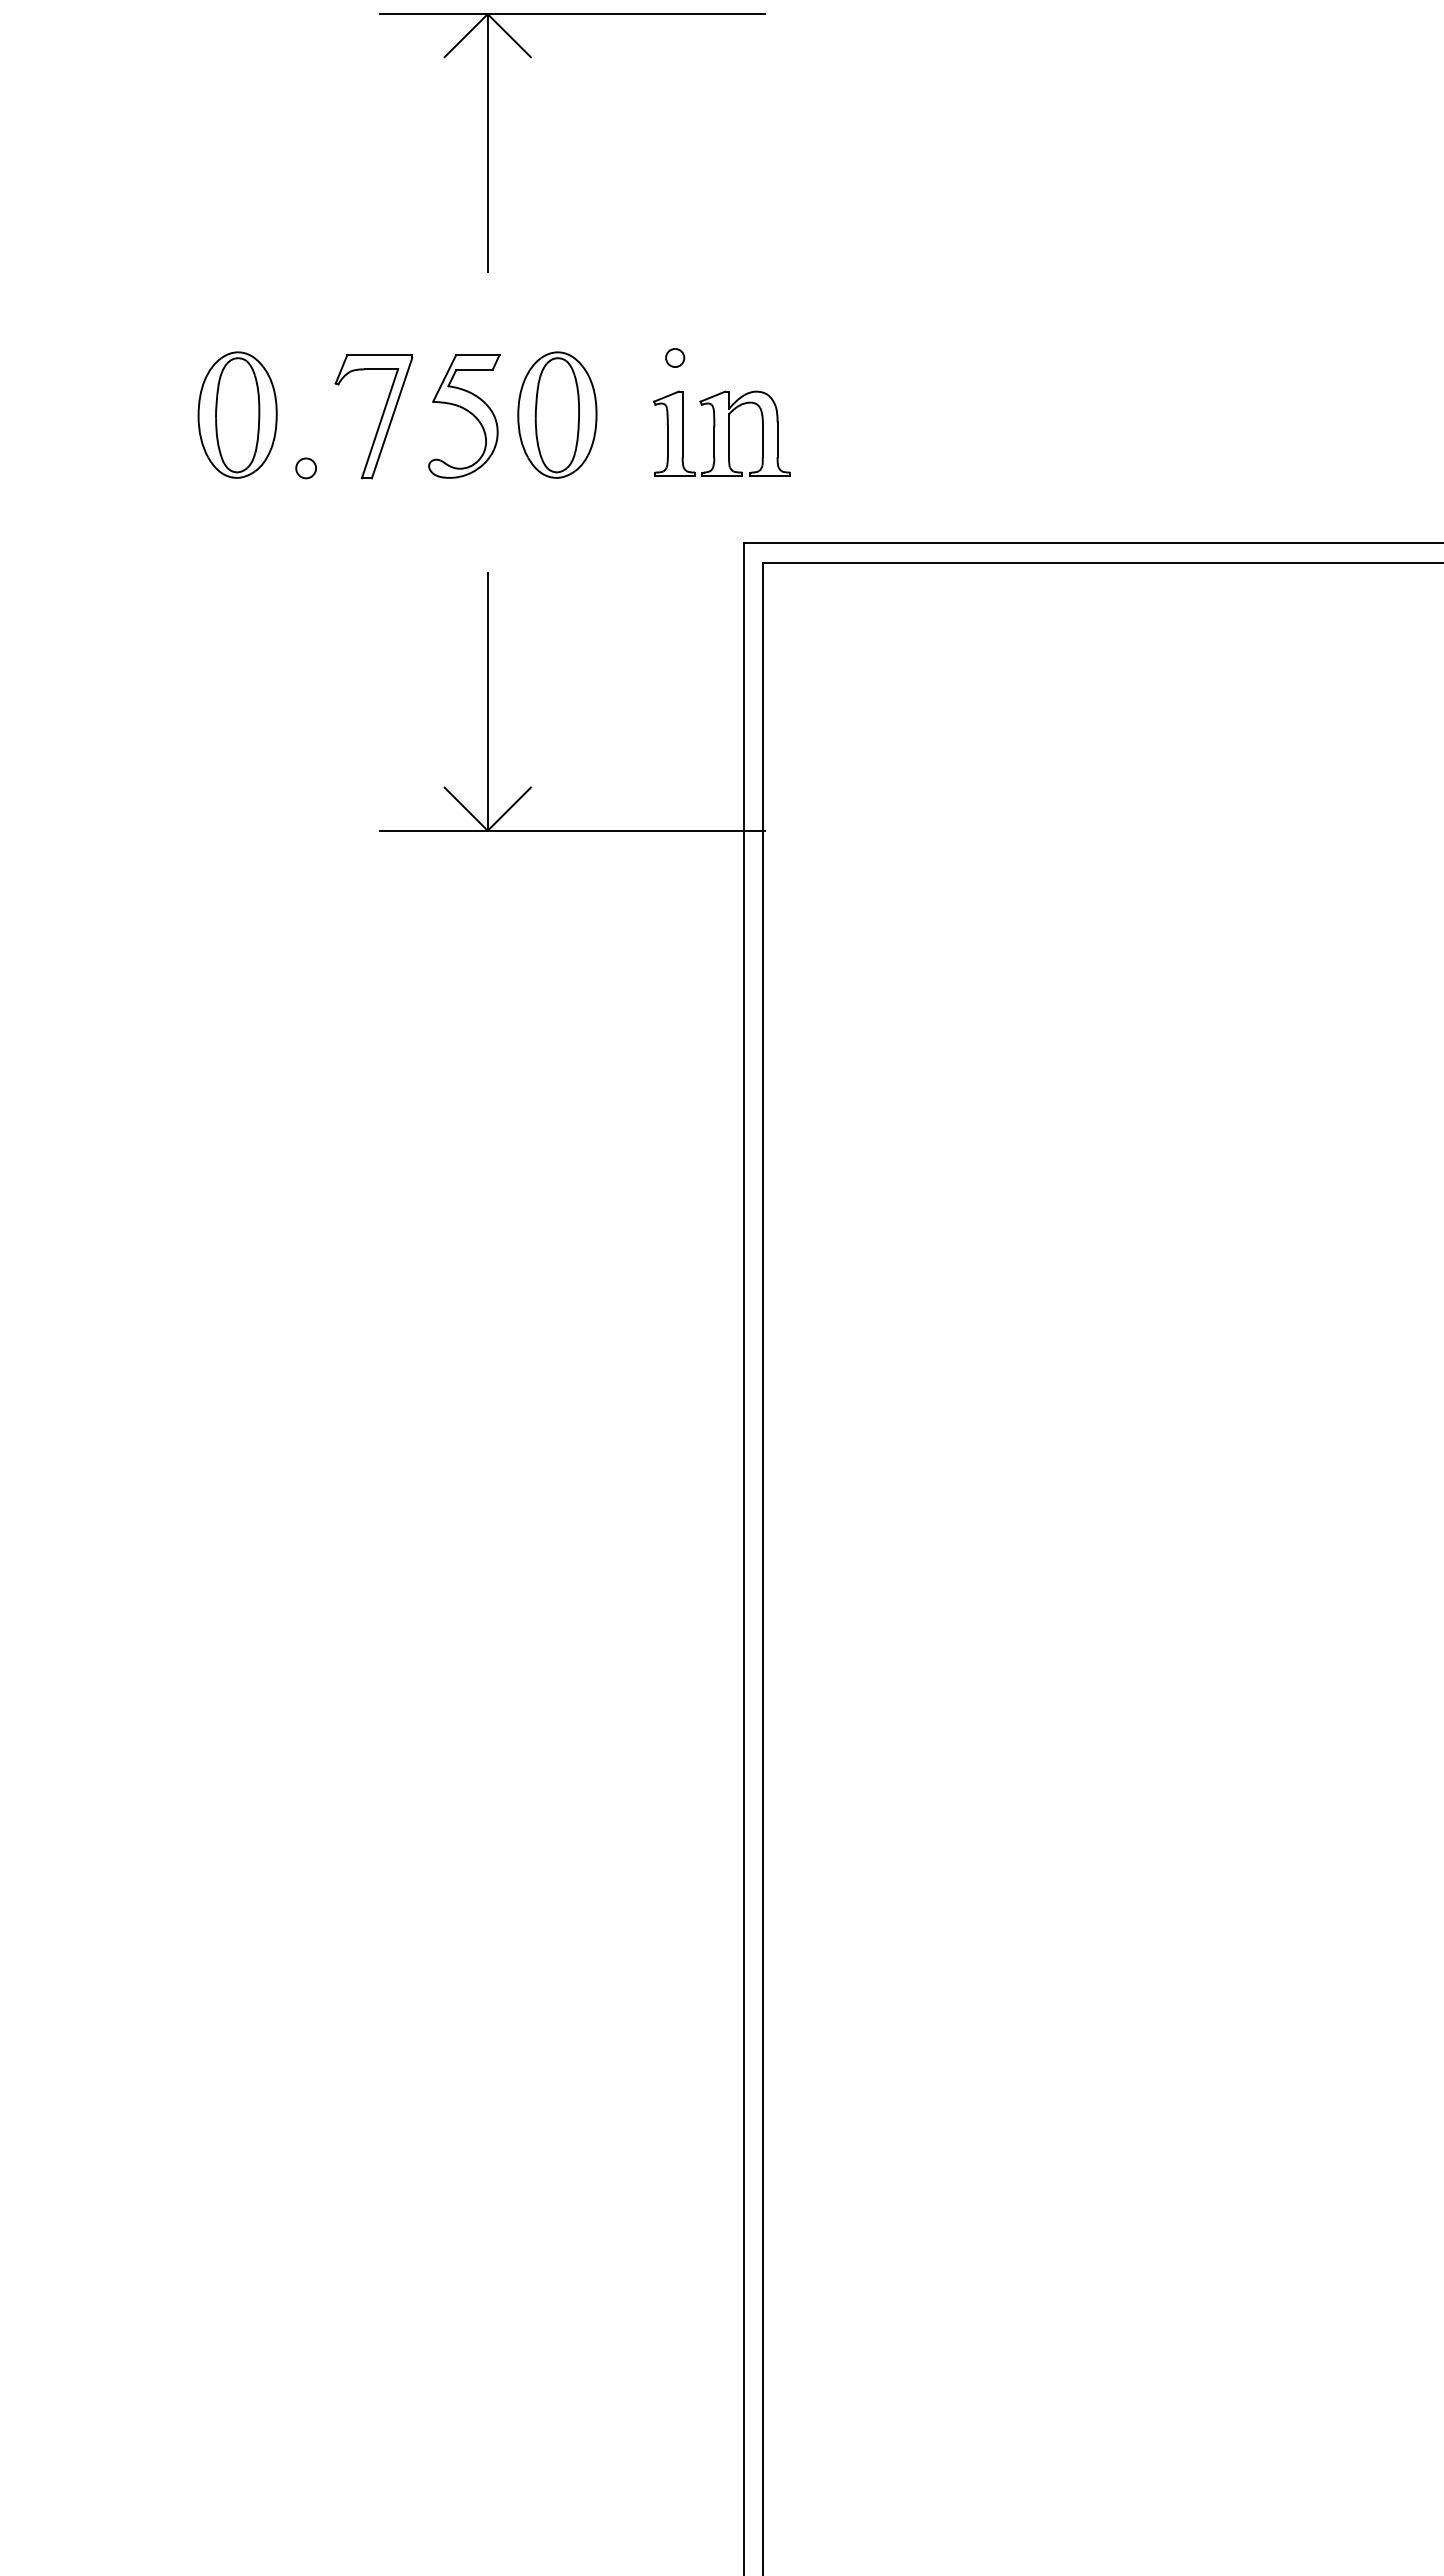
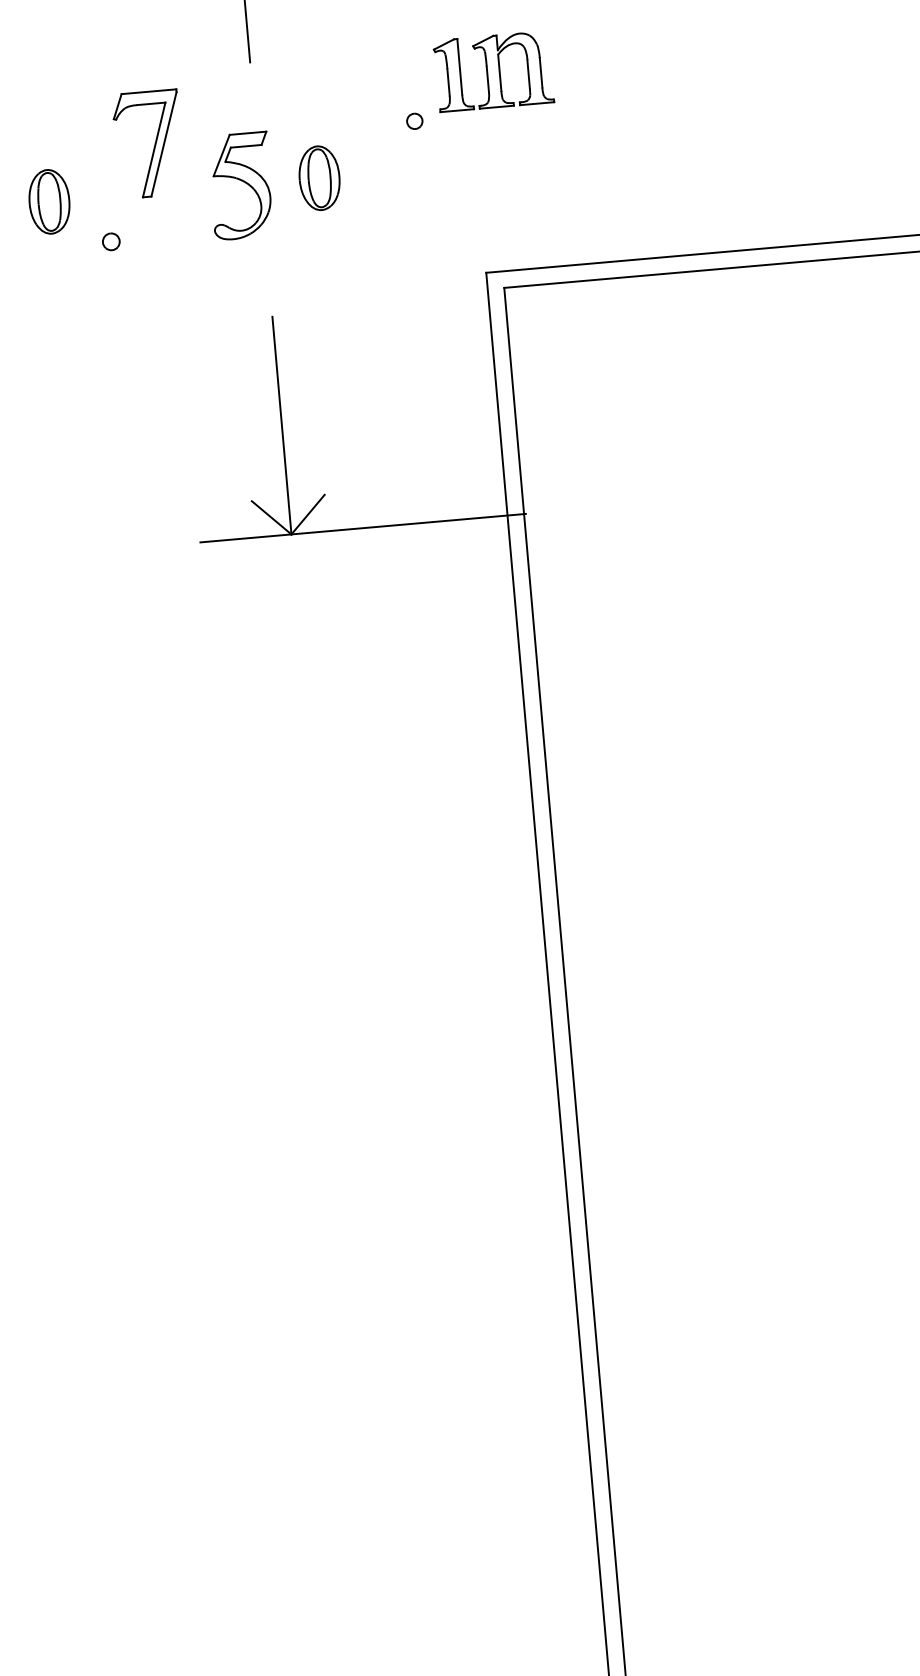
part: (237, 414) -> (49, 201), size x0.6
part: (557, 414) -> (319, 177), size x0.6
part: (380, 418) -> (154, 145), moved
part: (721, 433) -> (493, 71), moved

